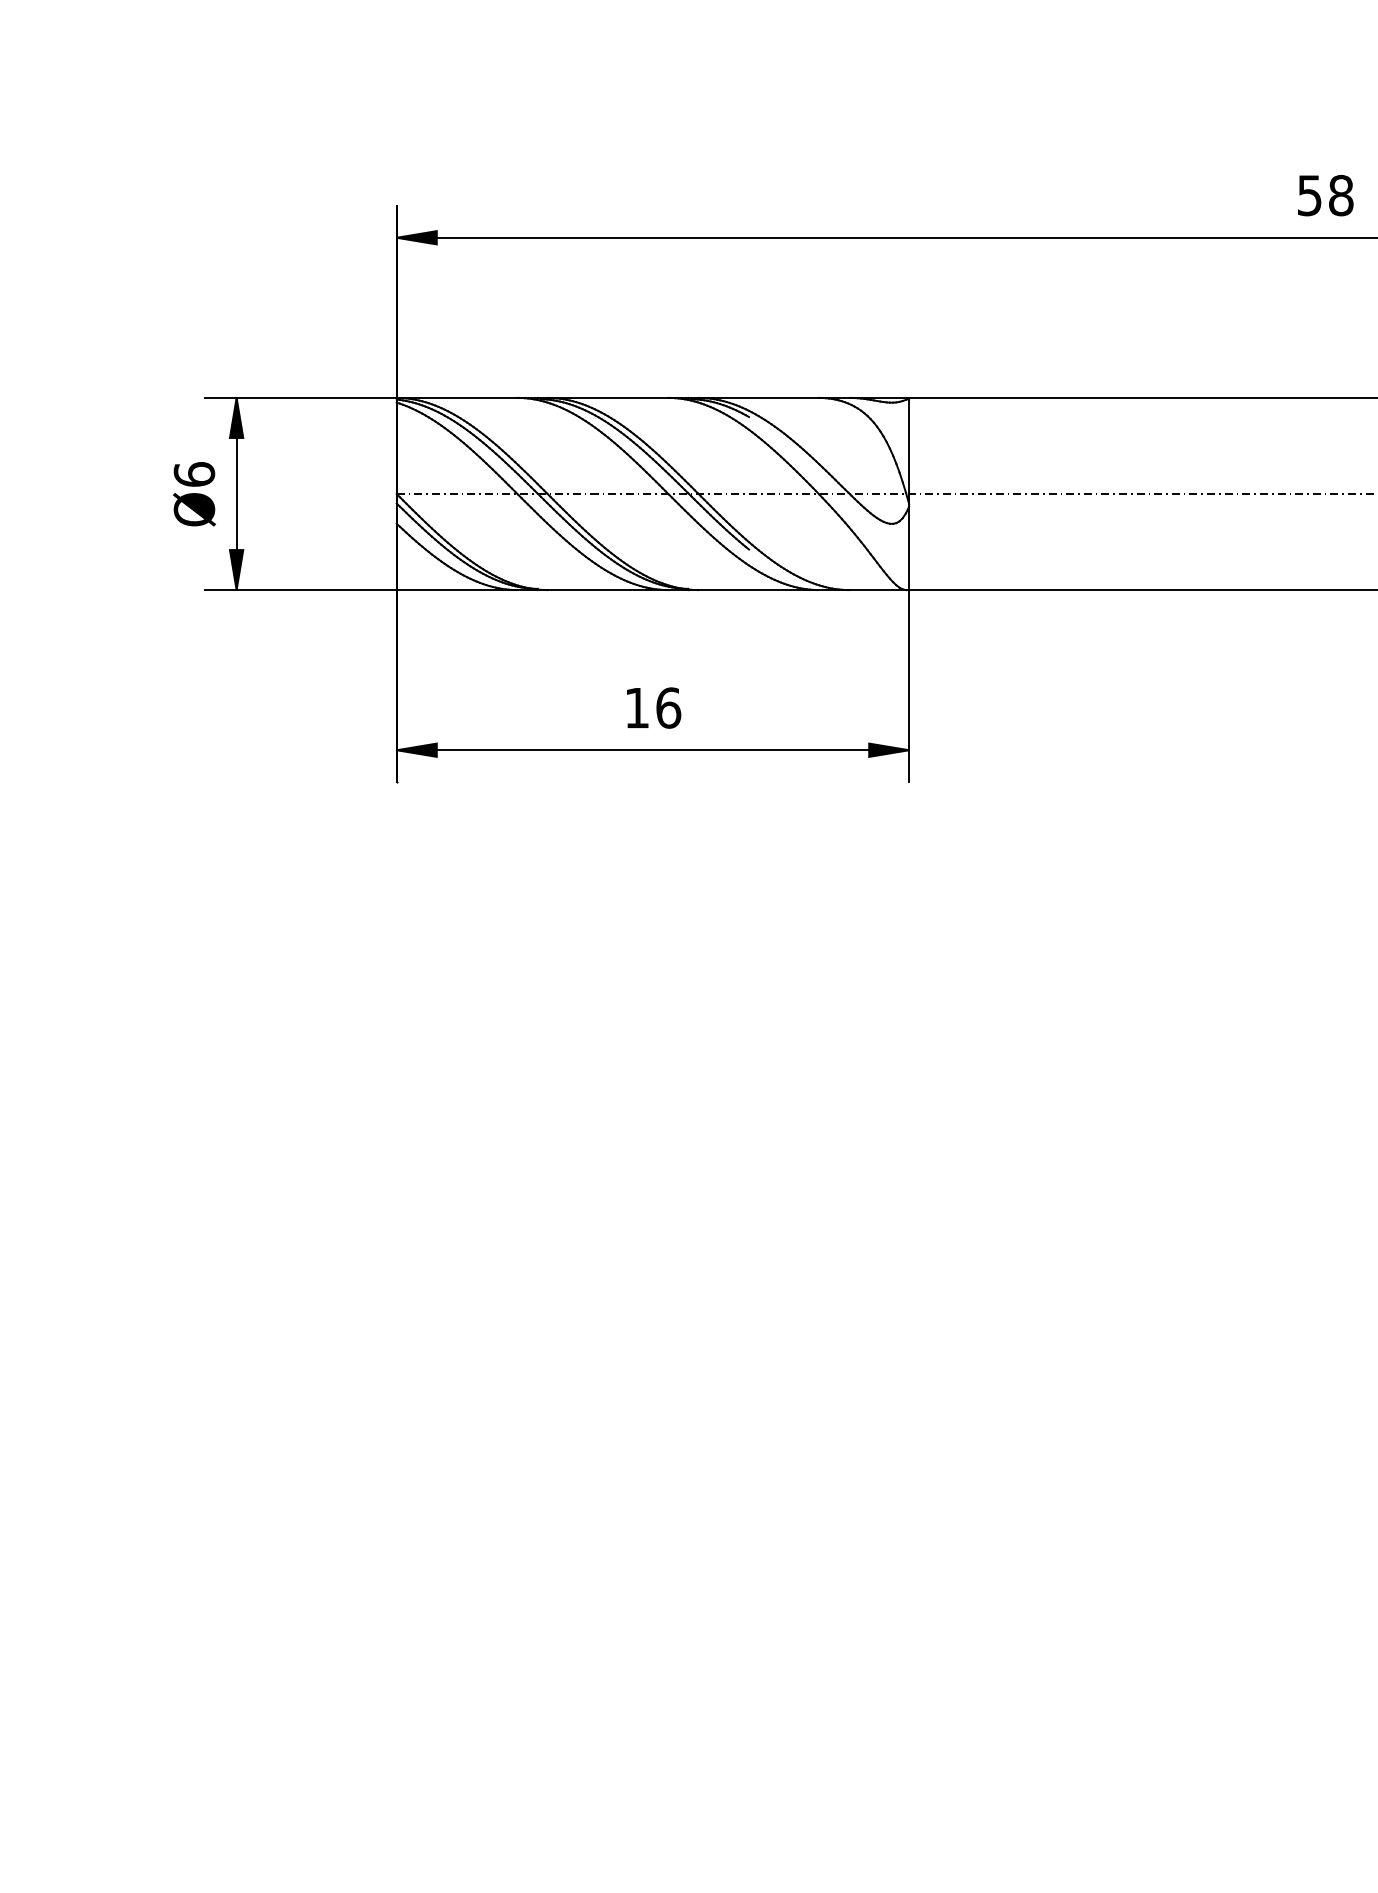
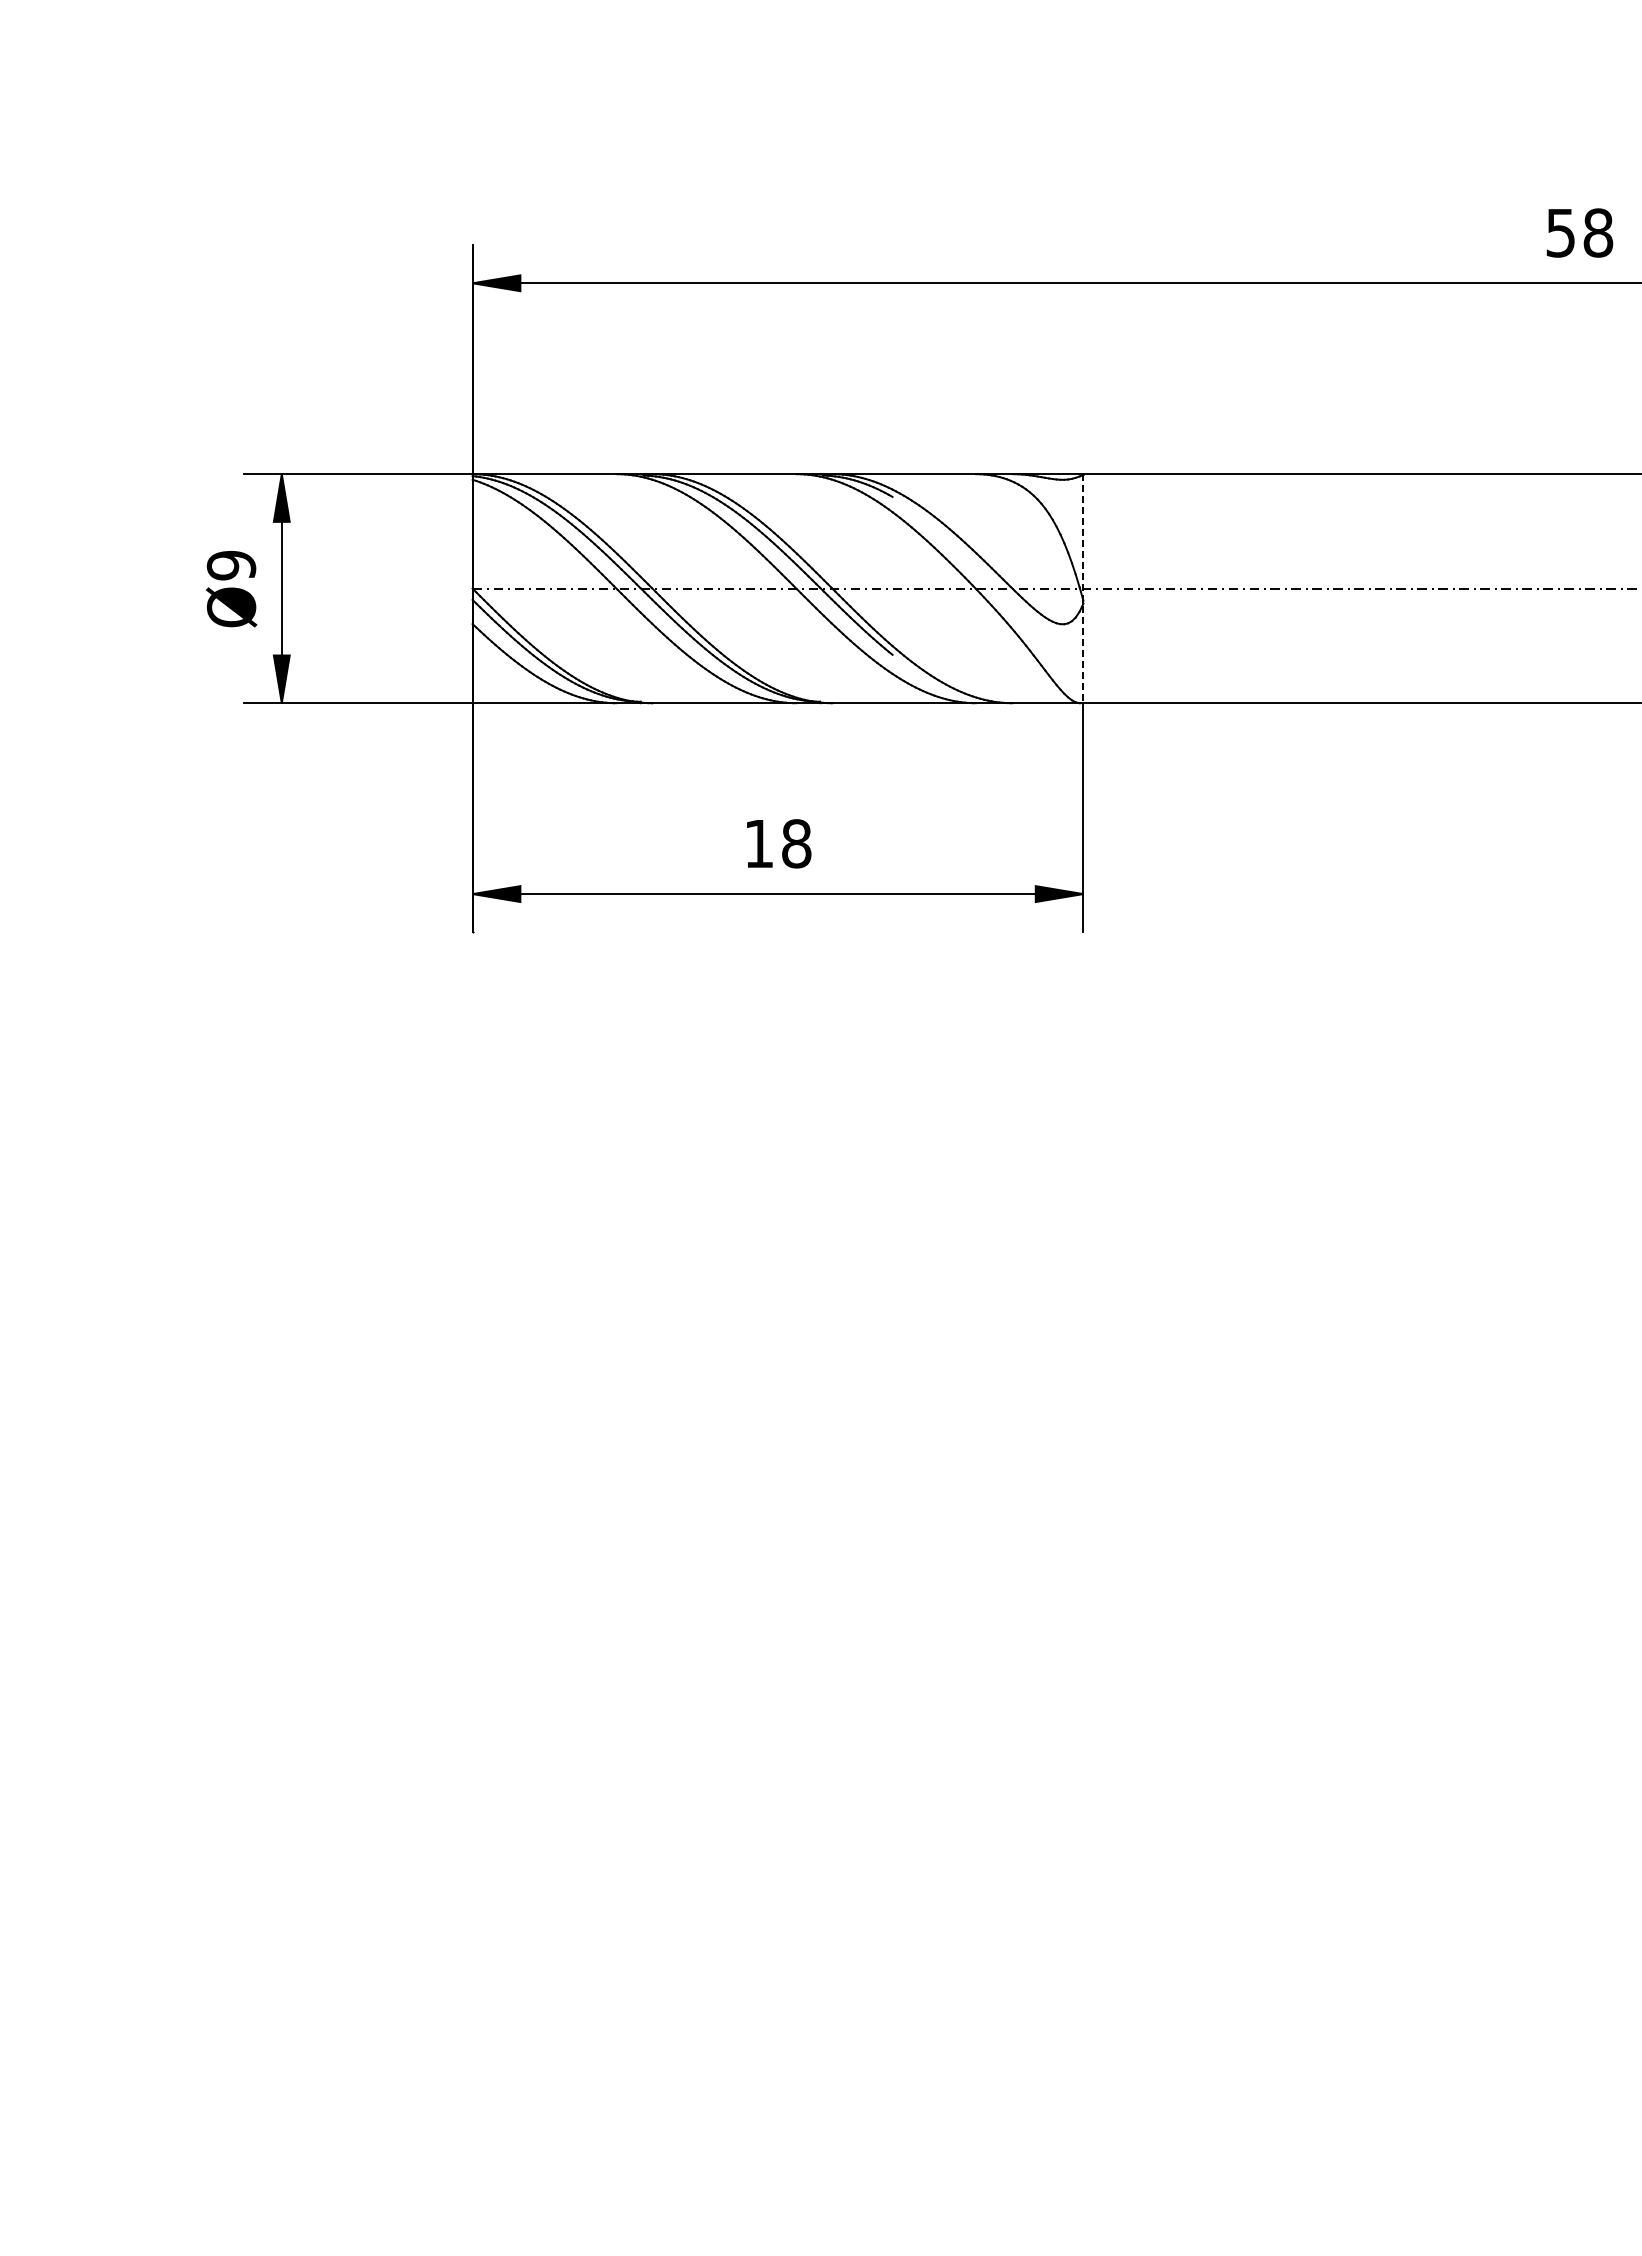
text: (194, 474) -> (231, 565), Ø6 -> Ø9
line: (909, 493) -> (1083, 588), solid -> dashed
text: (668, 707) -> (796, 843), 16 -> 18

